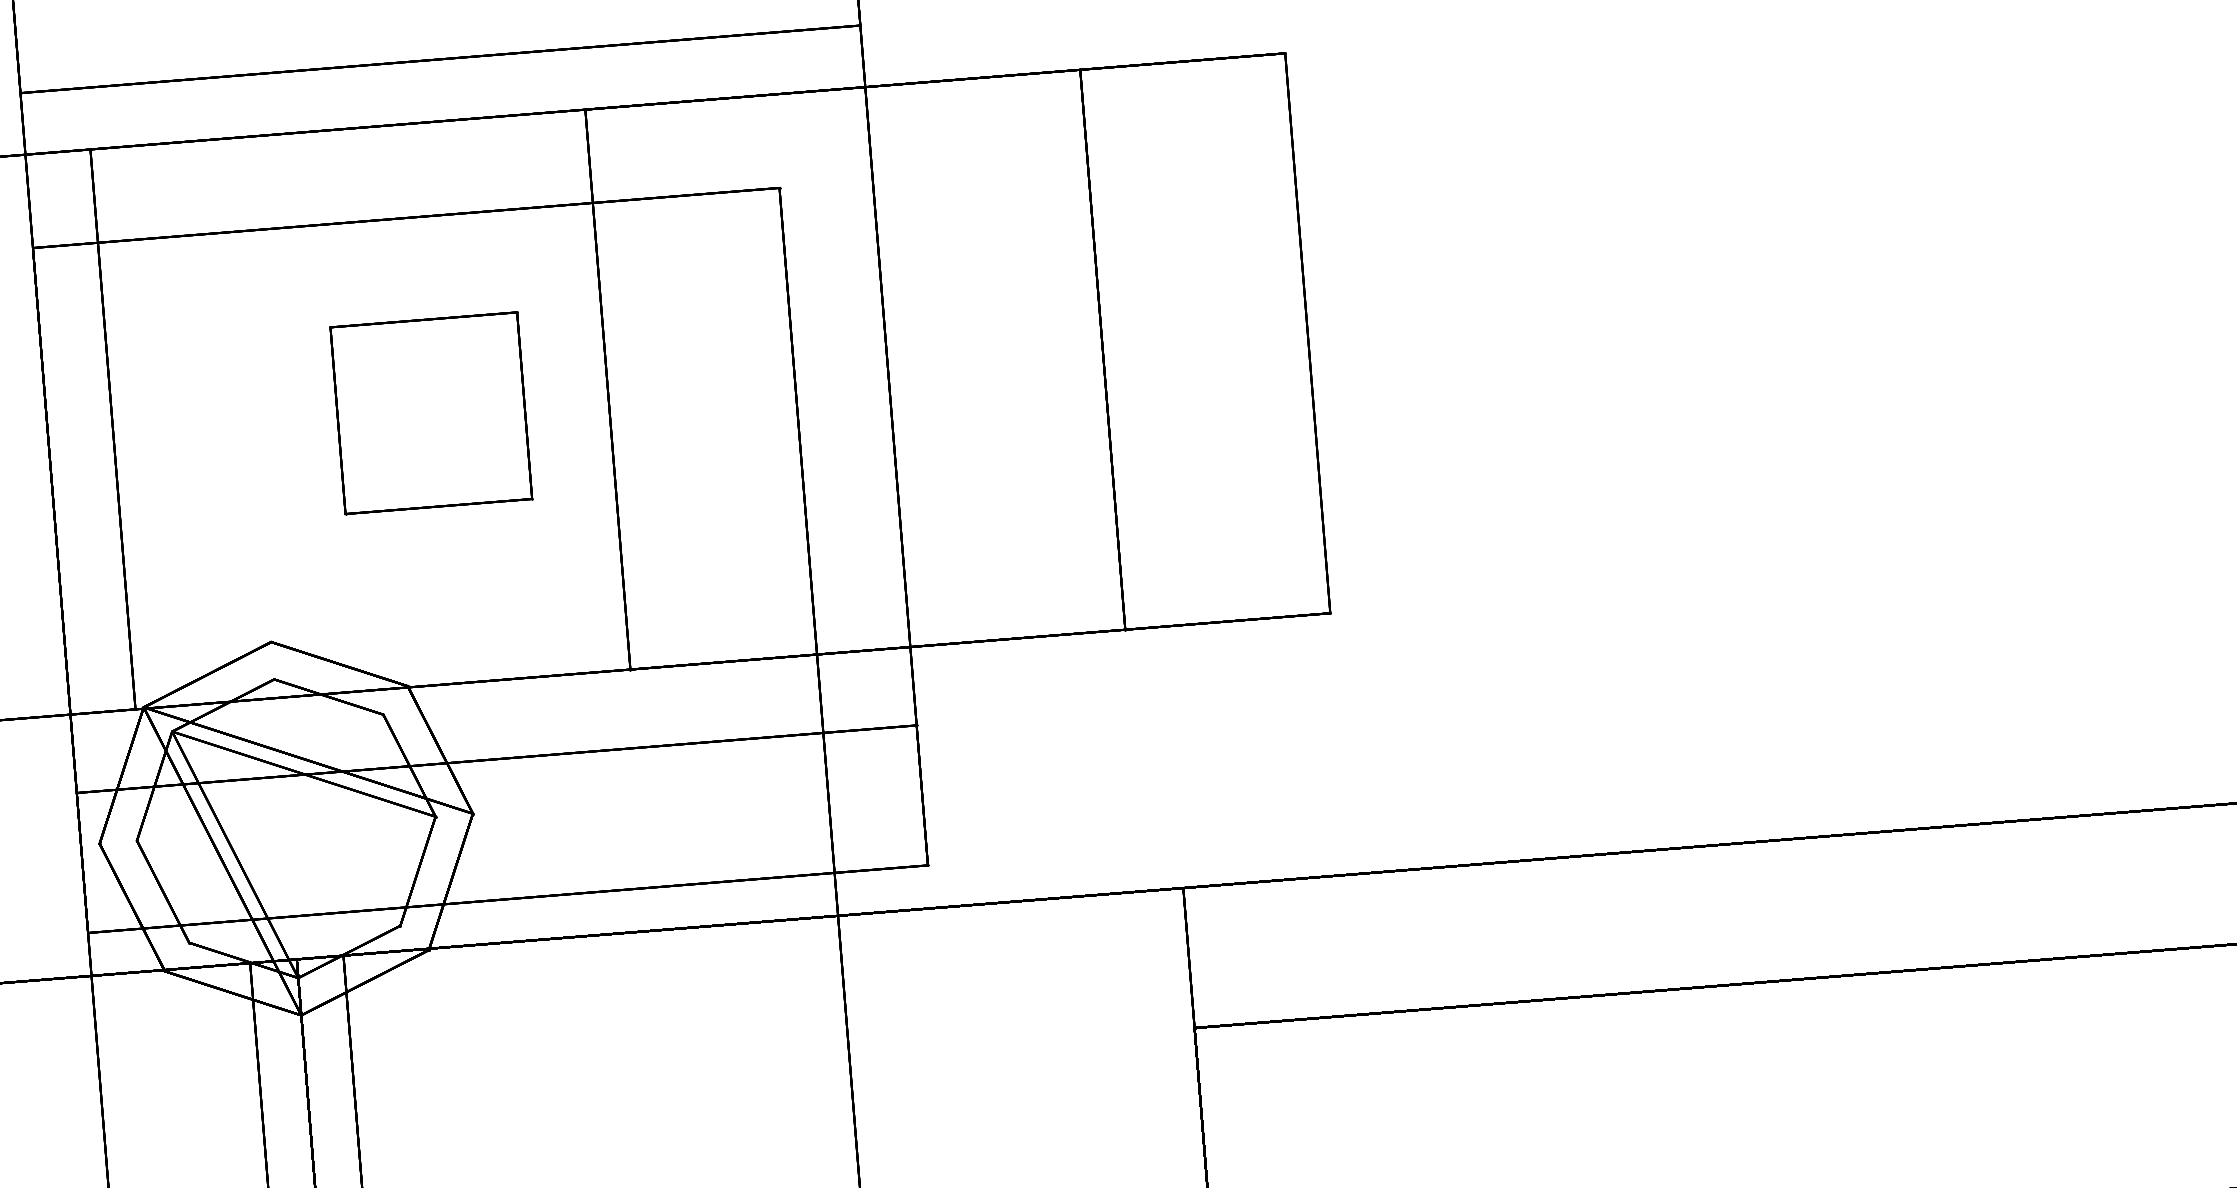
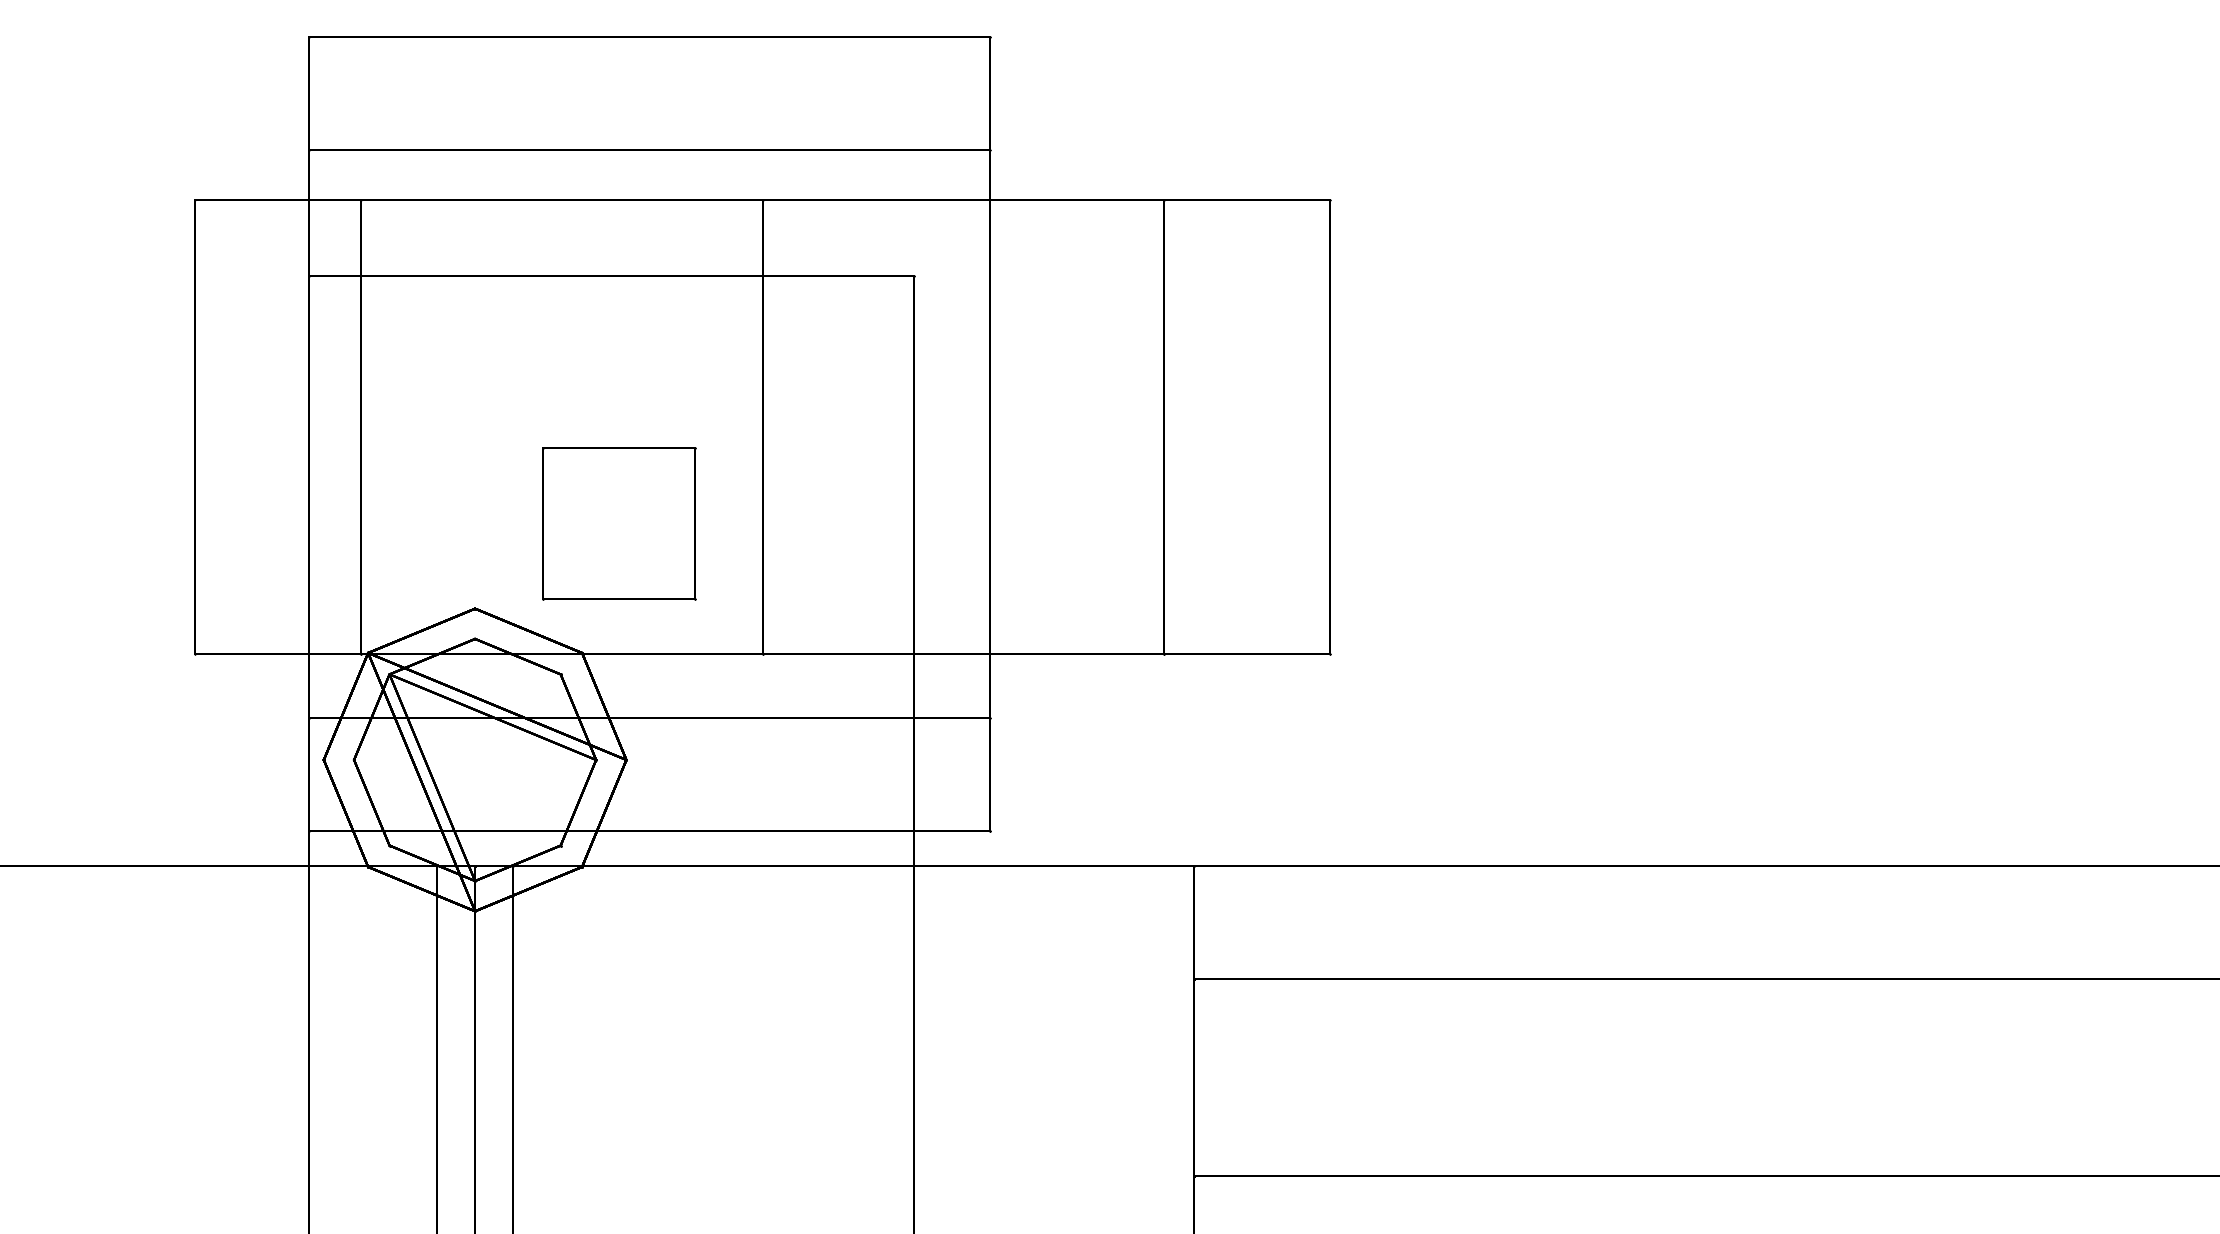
part: (432, 412) -> (619, 523), moved

